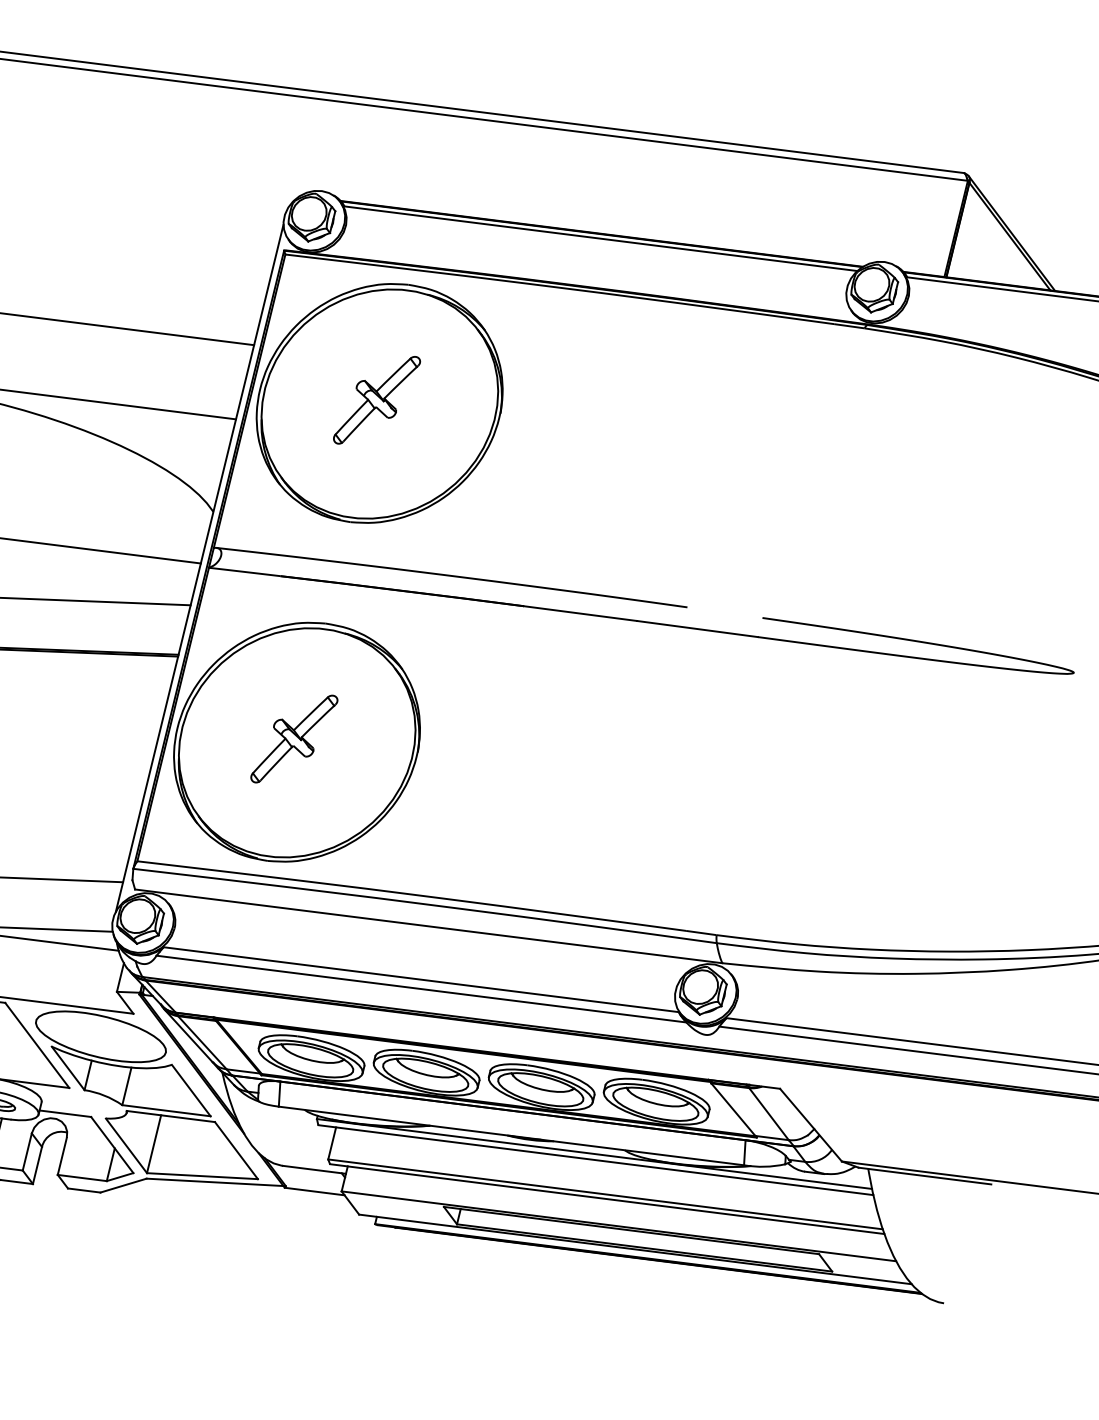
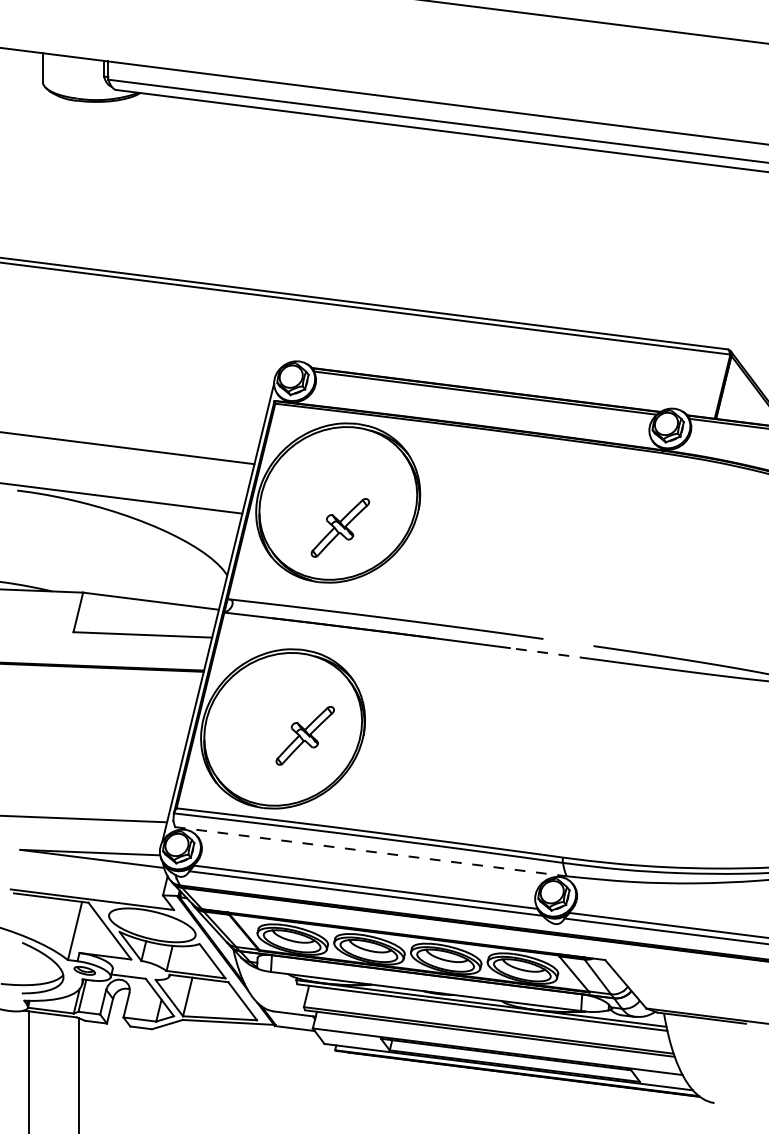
part: (377, 399) -> (340, 527), moved
line: (698, 629) -> (550, 653), solid -> dashed
part: (293, 738) -> (304, 735), moved
line: (429, 926) -> (371, 851), solid -> dashed

